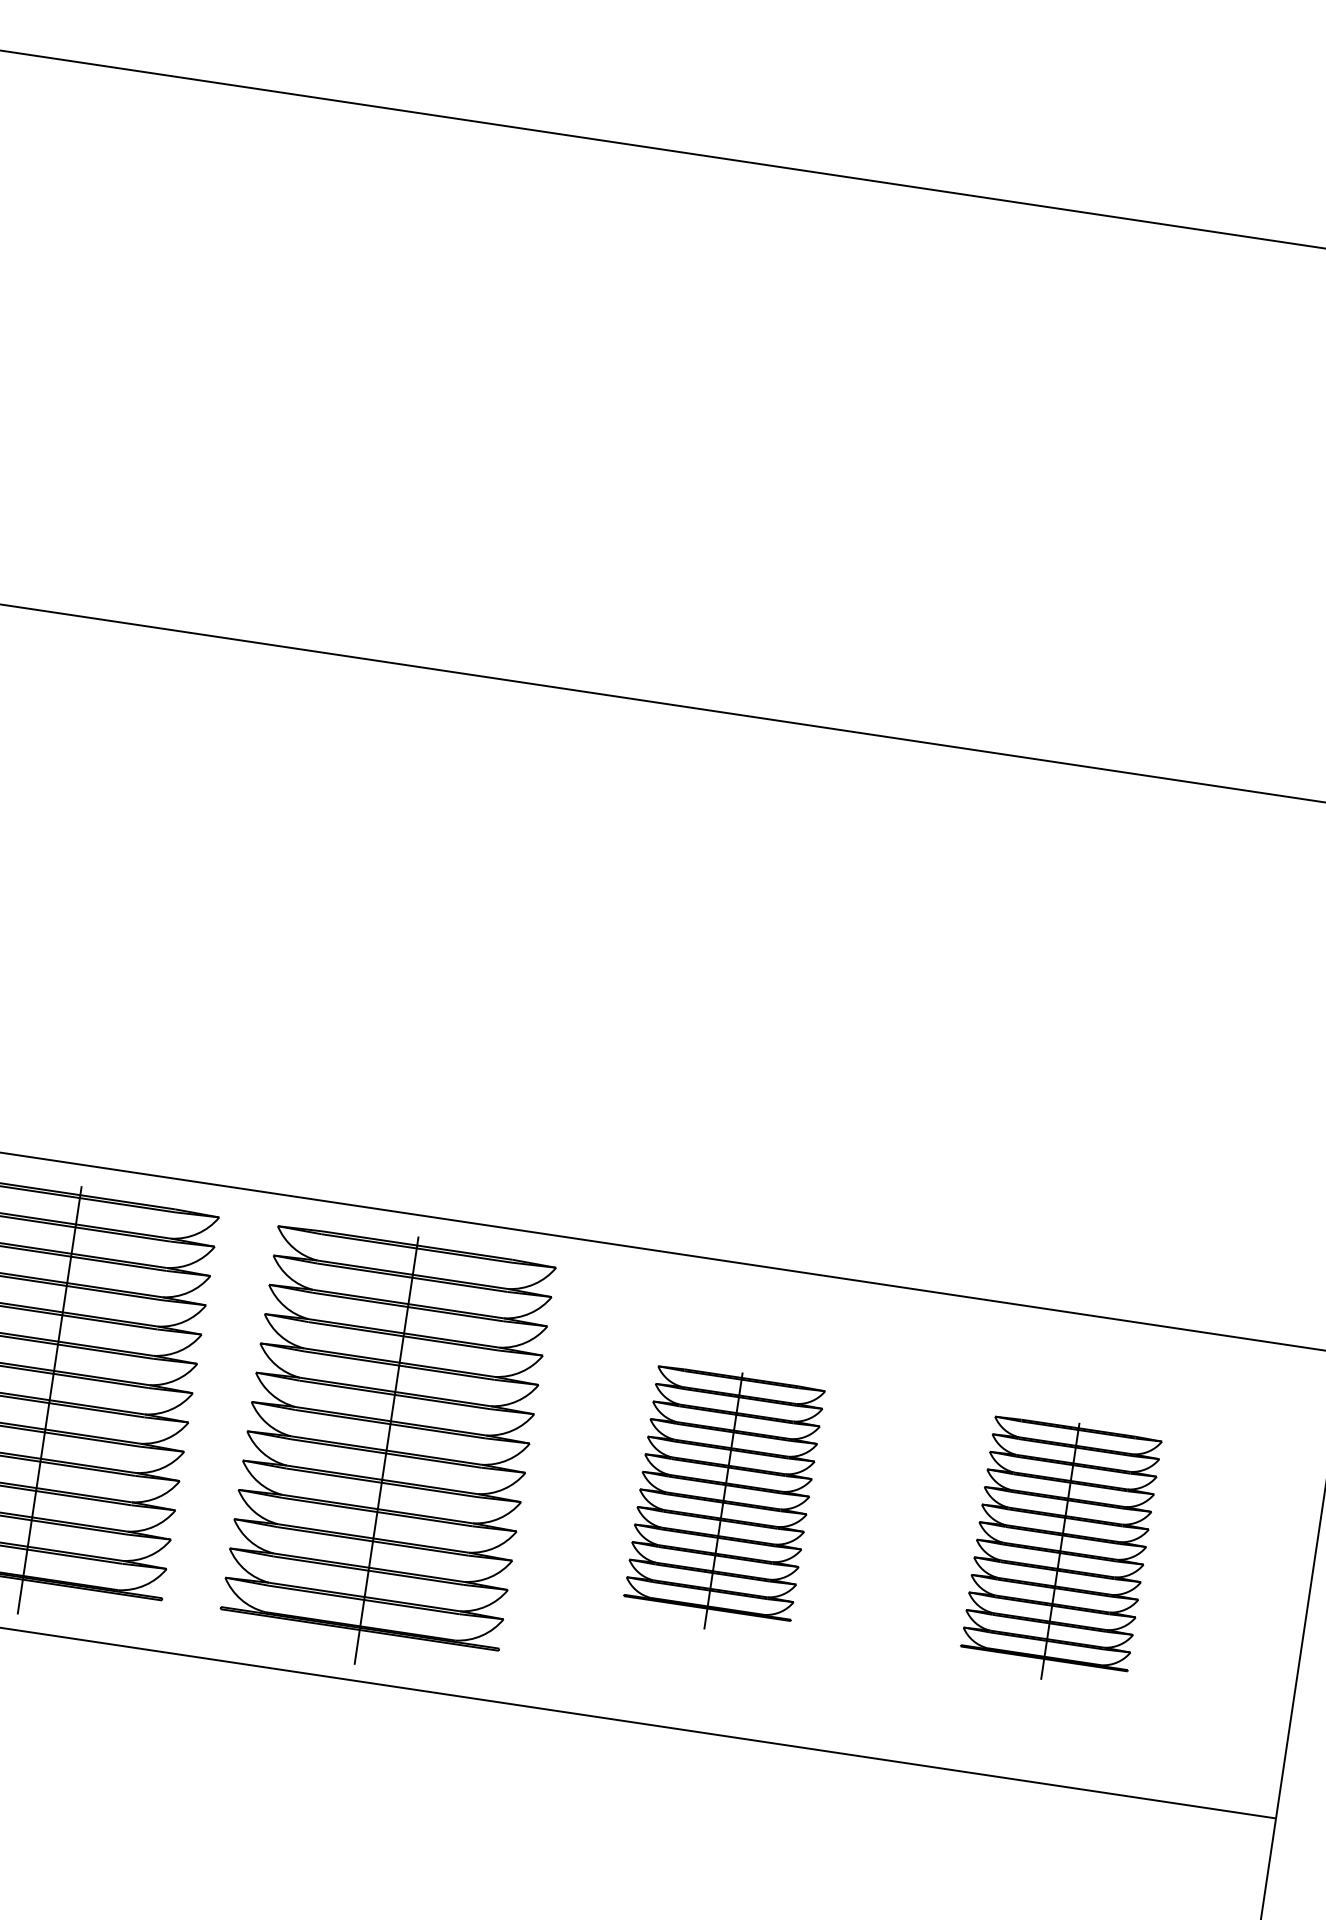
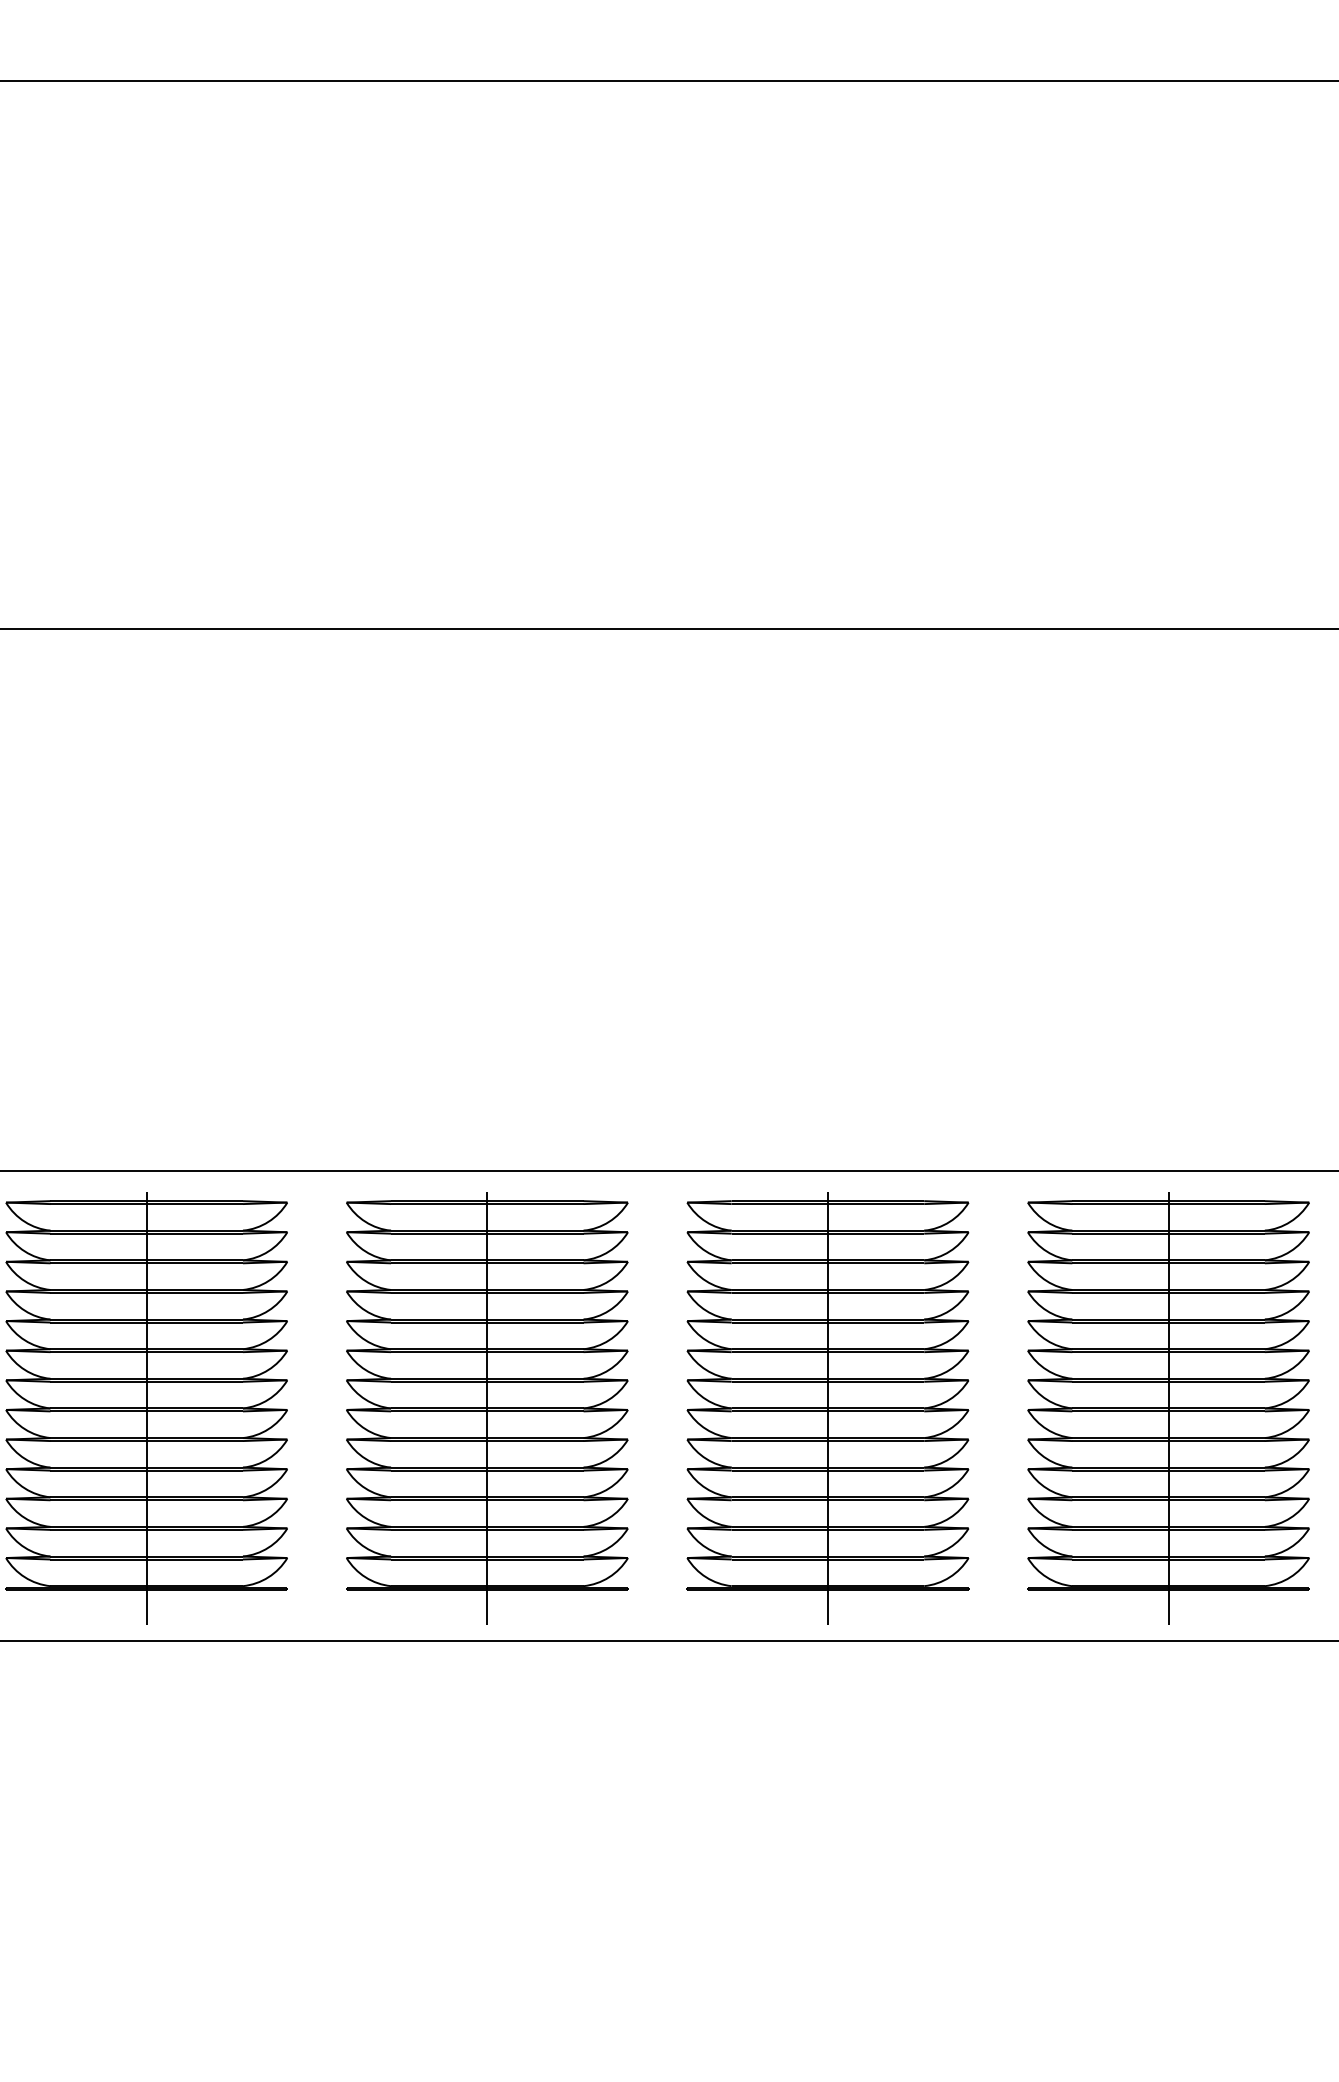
part: (723, 1500) -> (827, 1408), size x1.67
part: (1060, 1551) -> (1168, 1408), size x1.67

